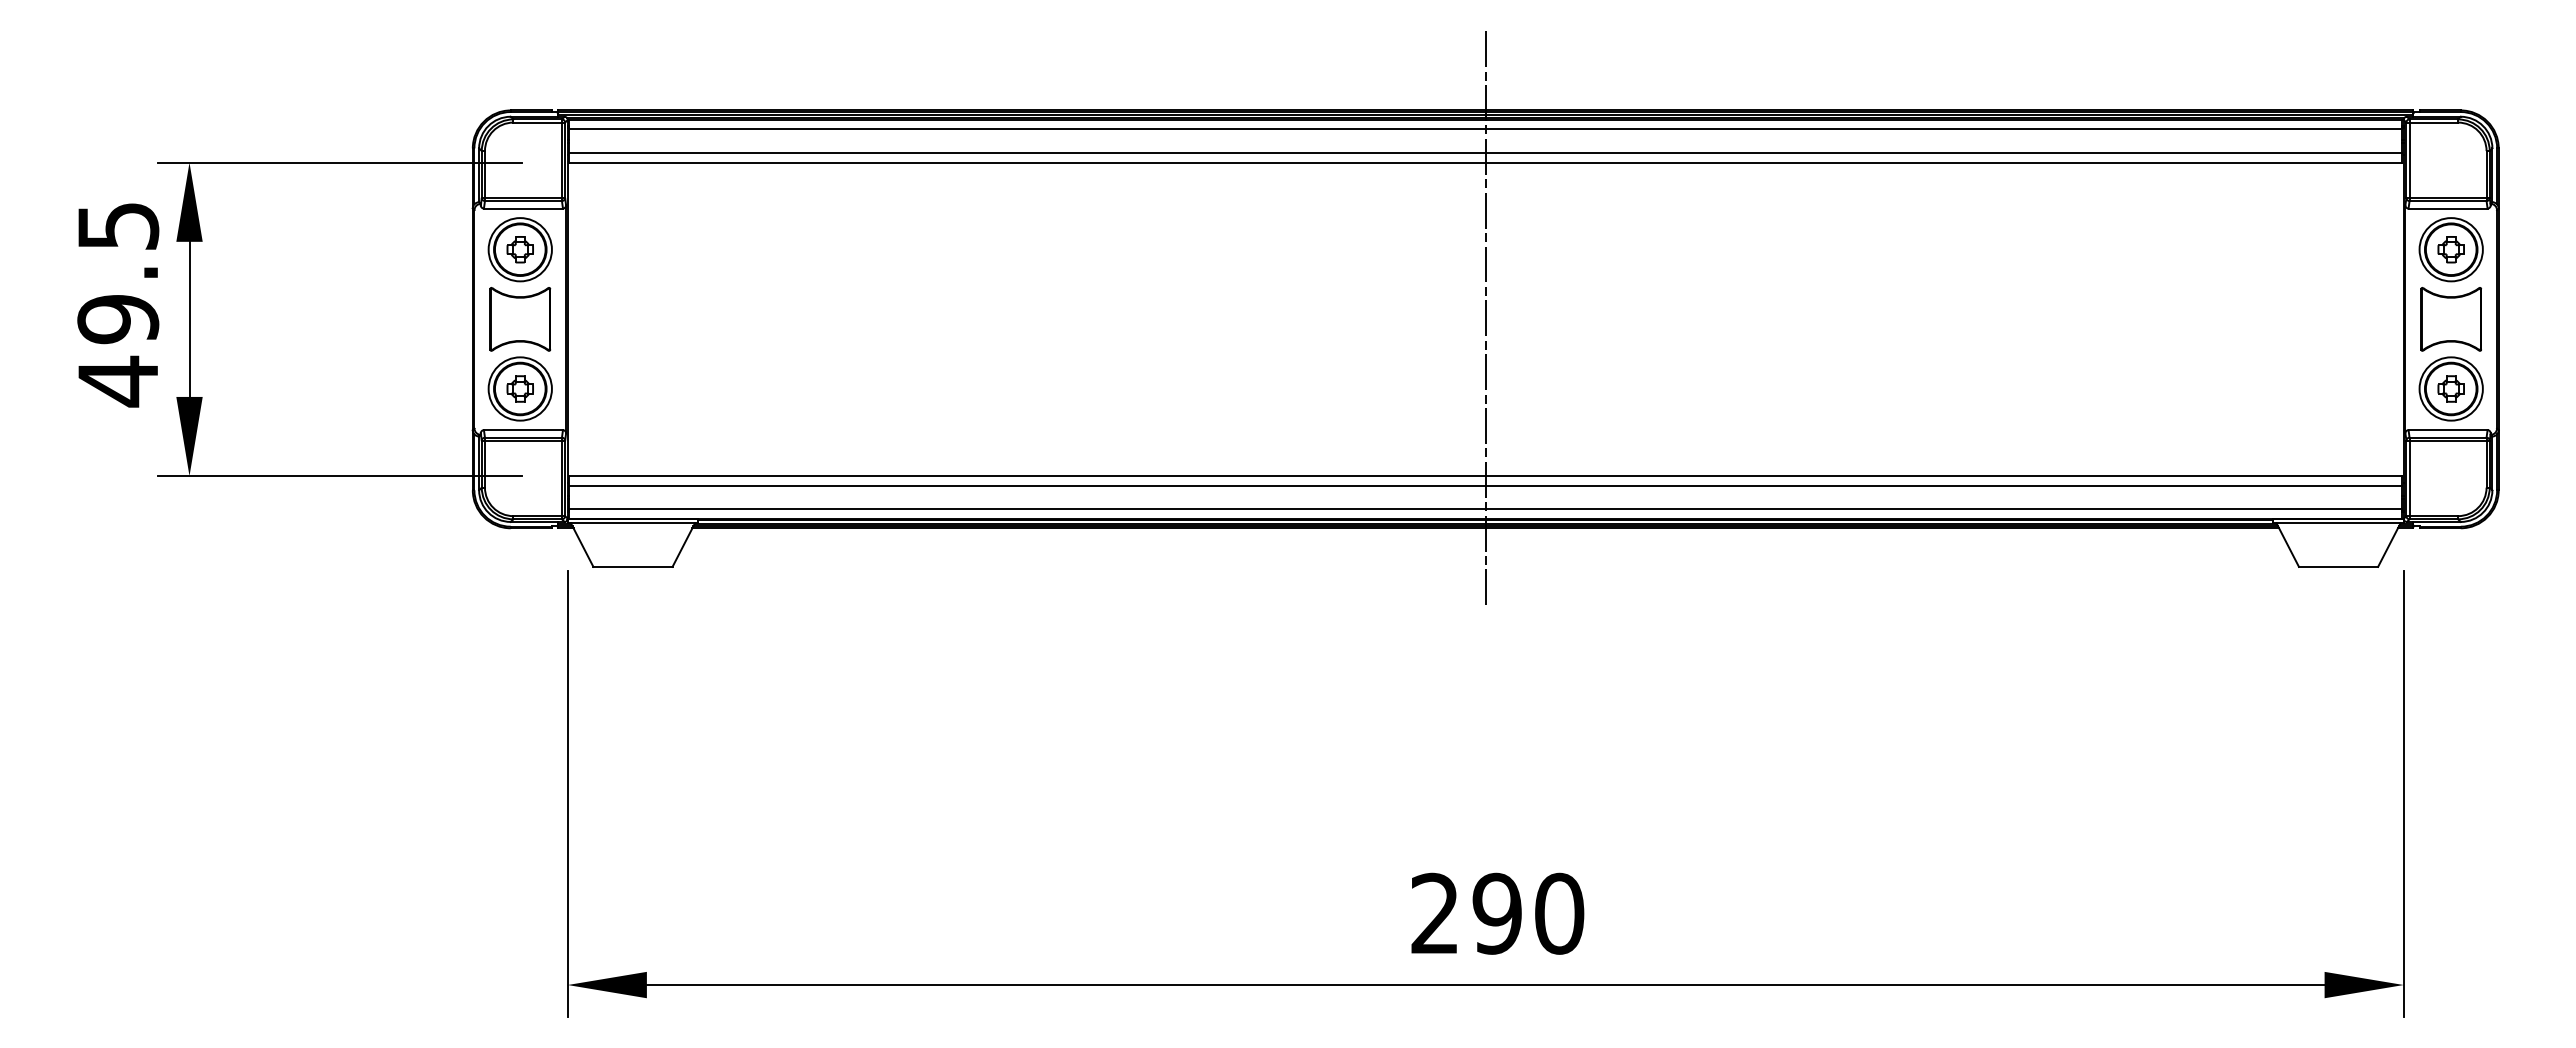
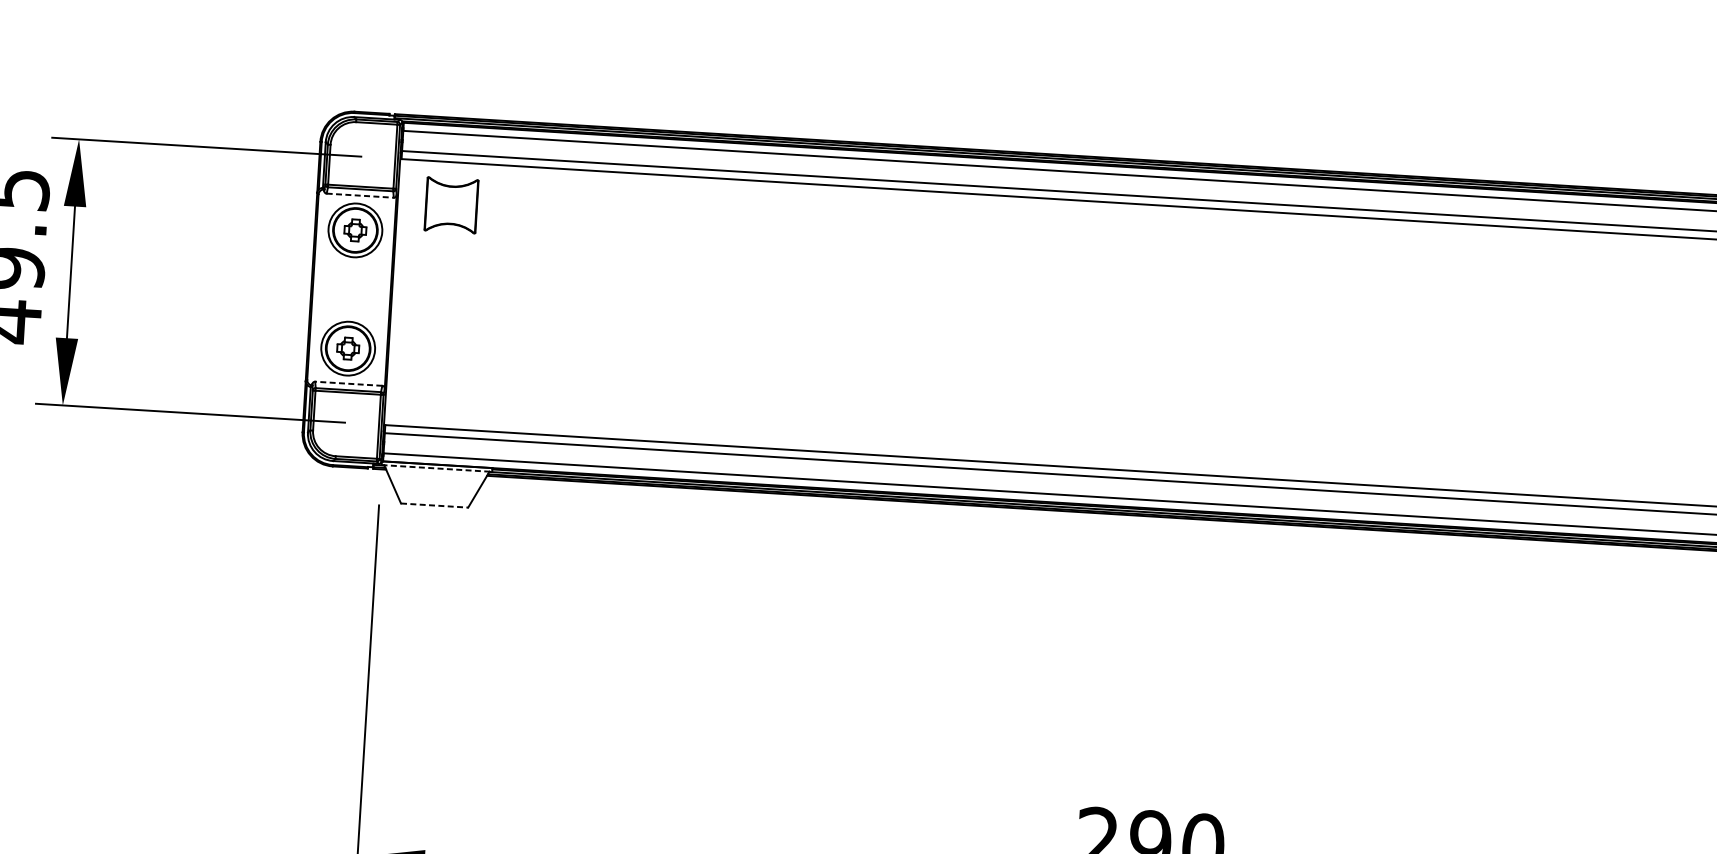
line: (523, 208) -> (360, 195), solid -> dashed
part: (520, 319) -> (451, 205), moved
line: (1485, 319) -> (1171, 339), removed
line: (523, 430) -> (348, 384), solid -> dashed
line: (633, 523) -> (437, 468), solid -> dashed
line: (632, 566) -> (434, 505), solid -> dashed

